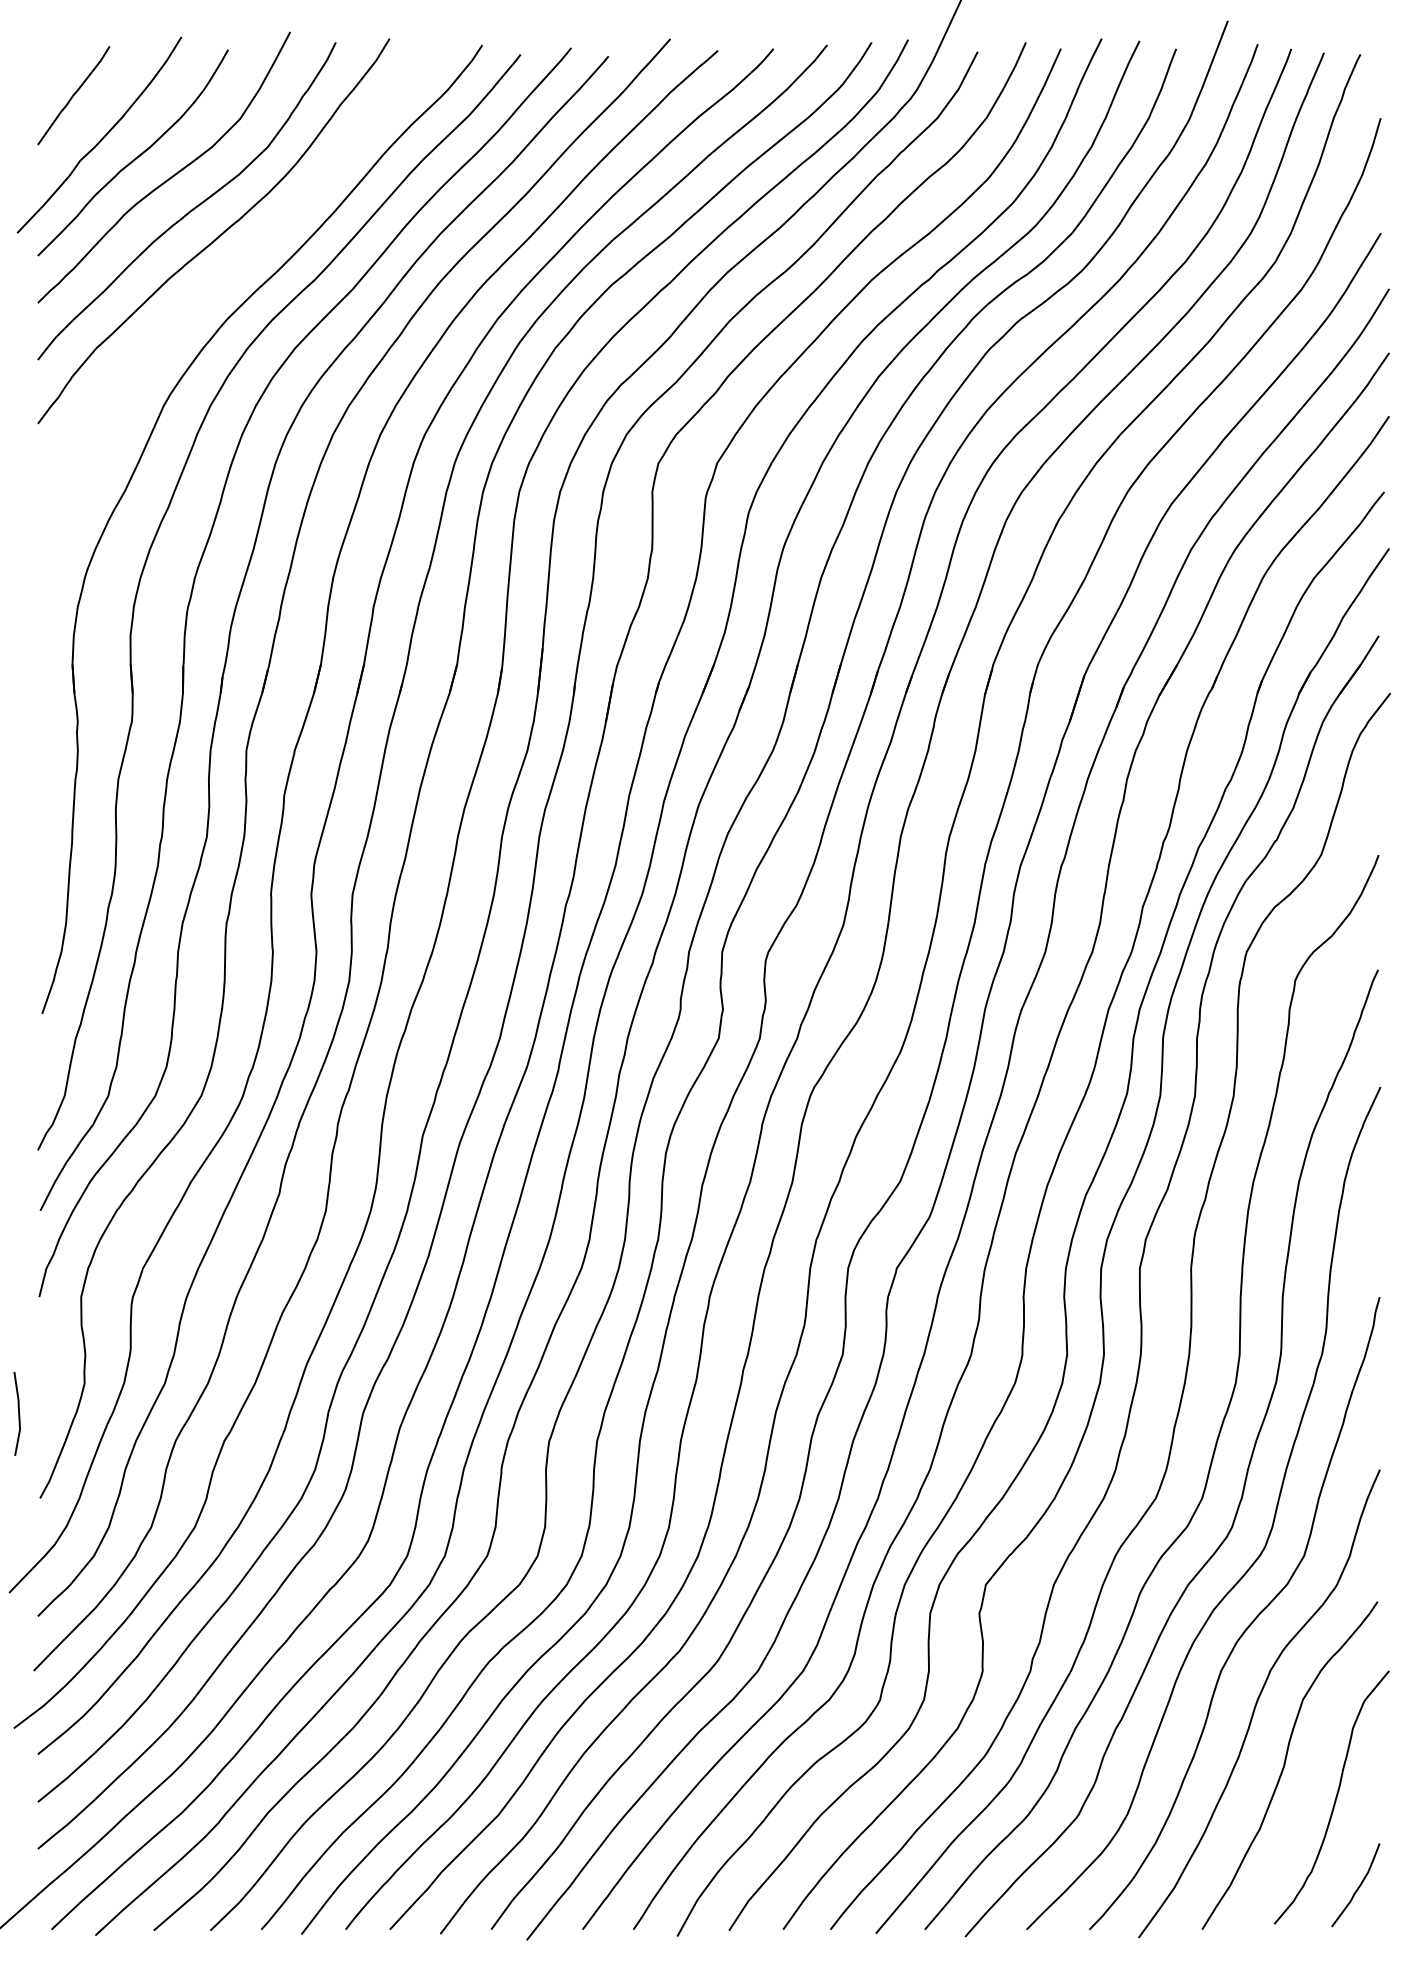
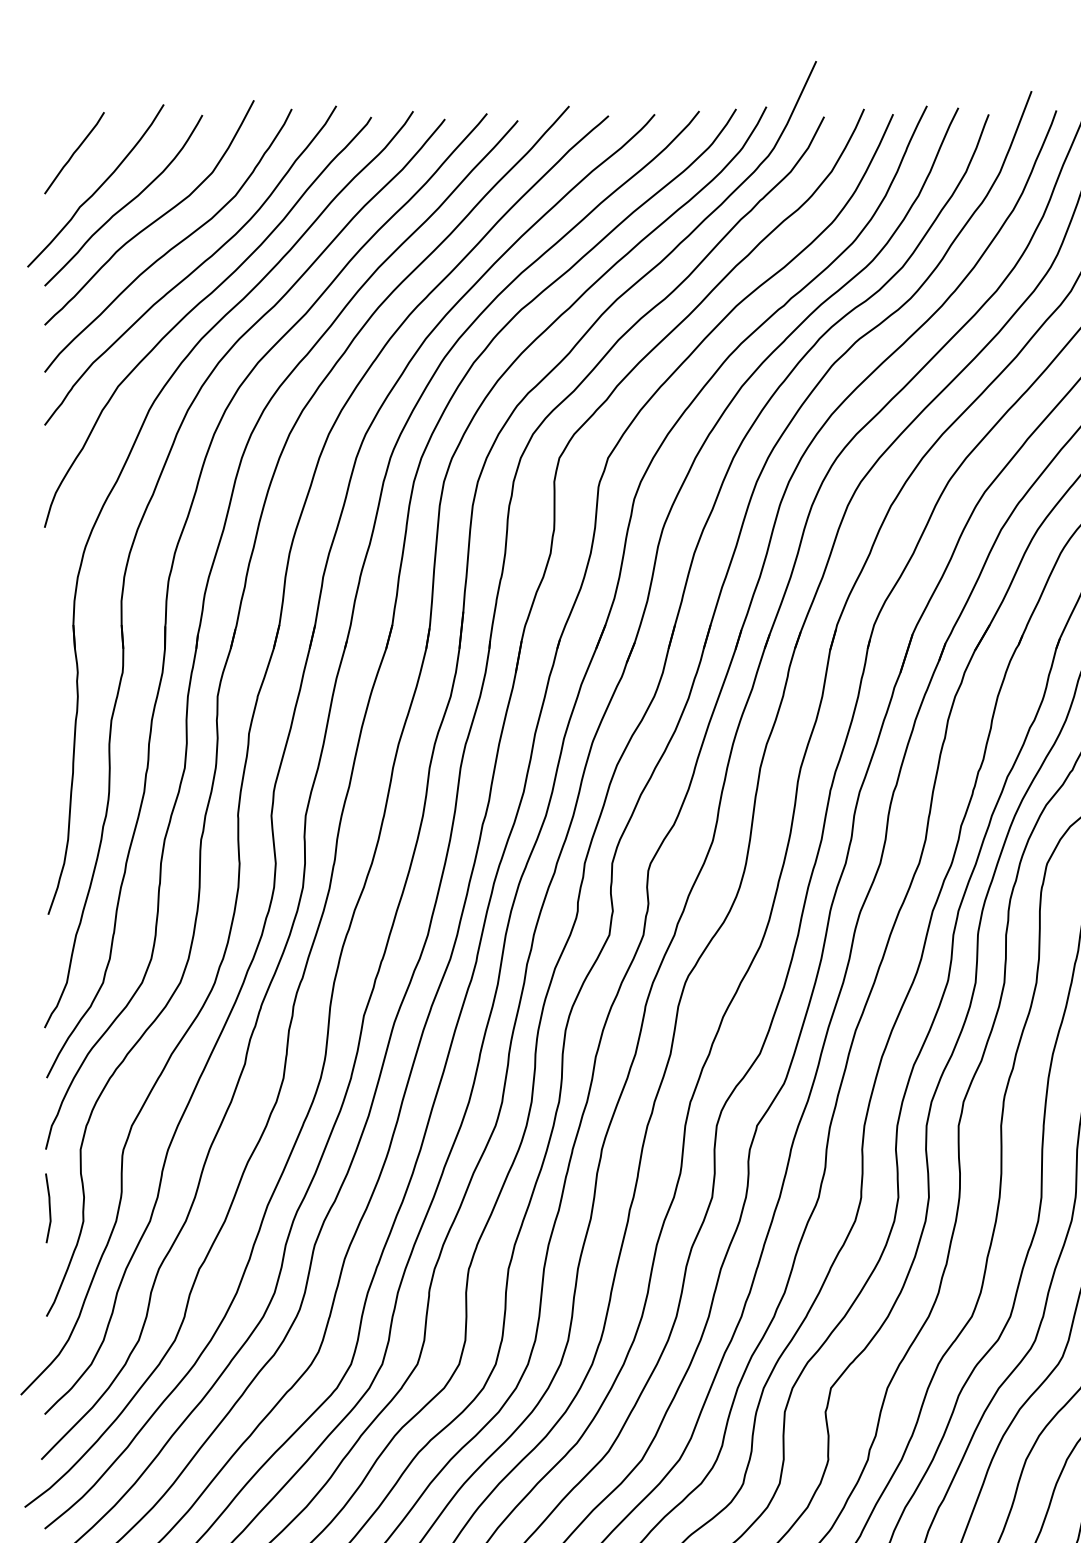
curve: (218, 283) -> (194, 308), added
line: (18, 1413) -> (49, 1208), moved

